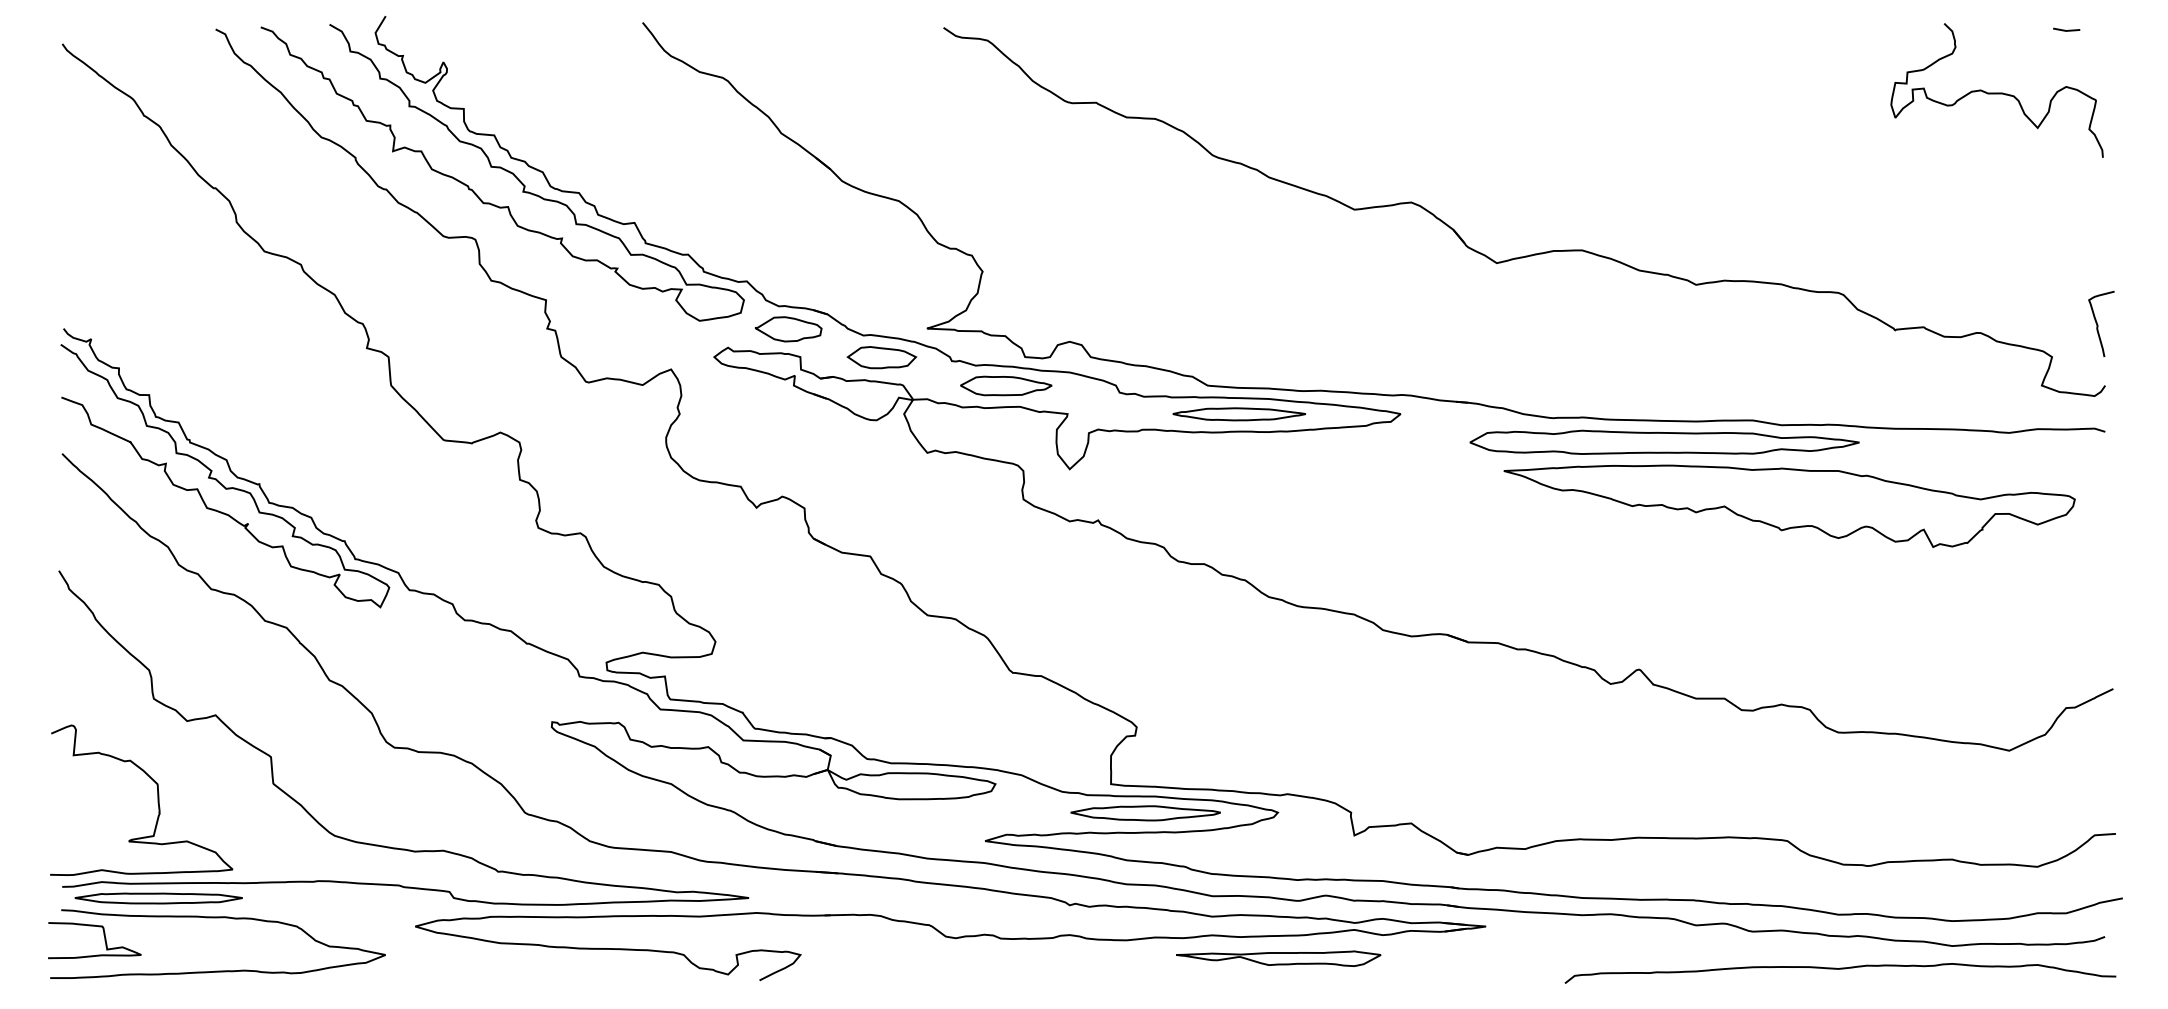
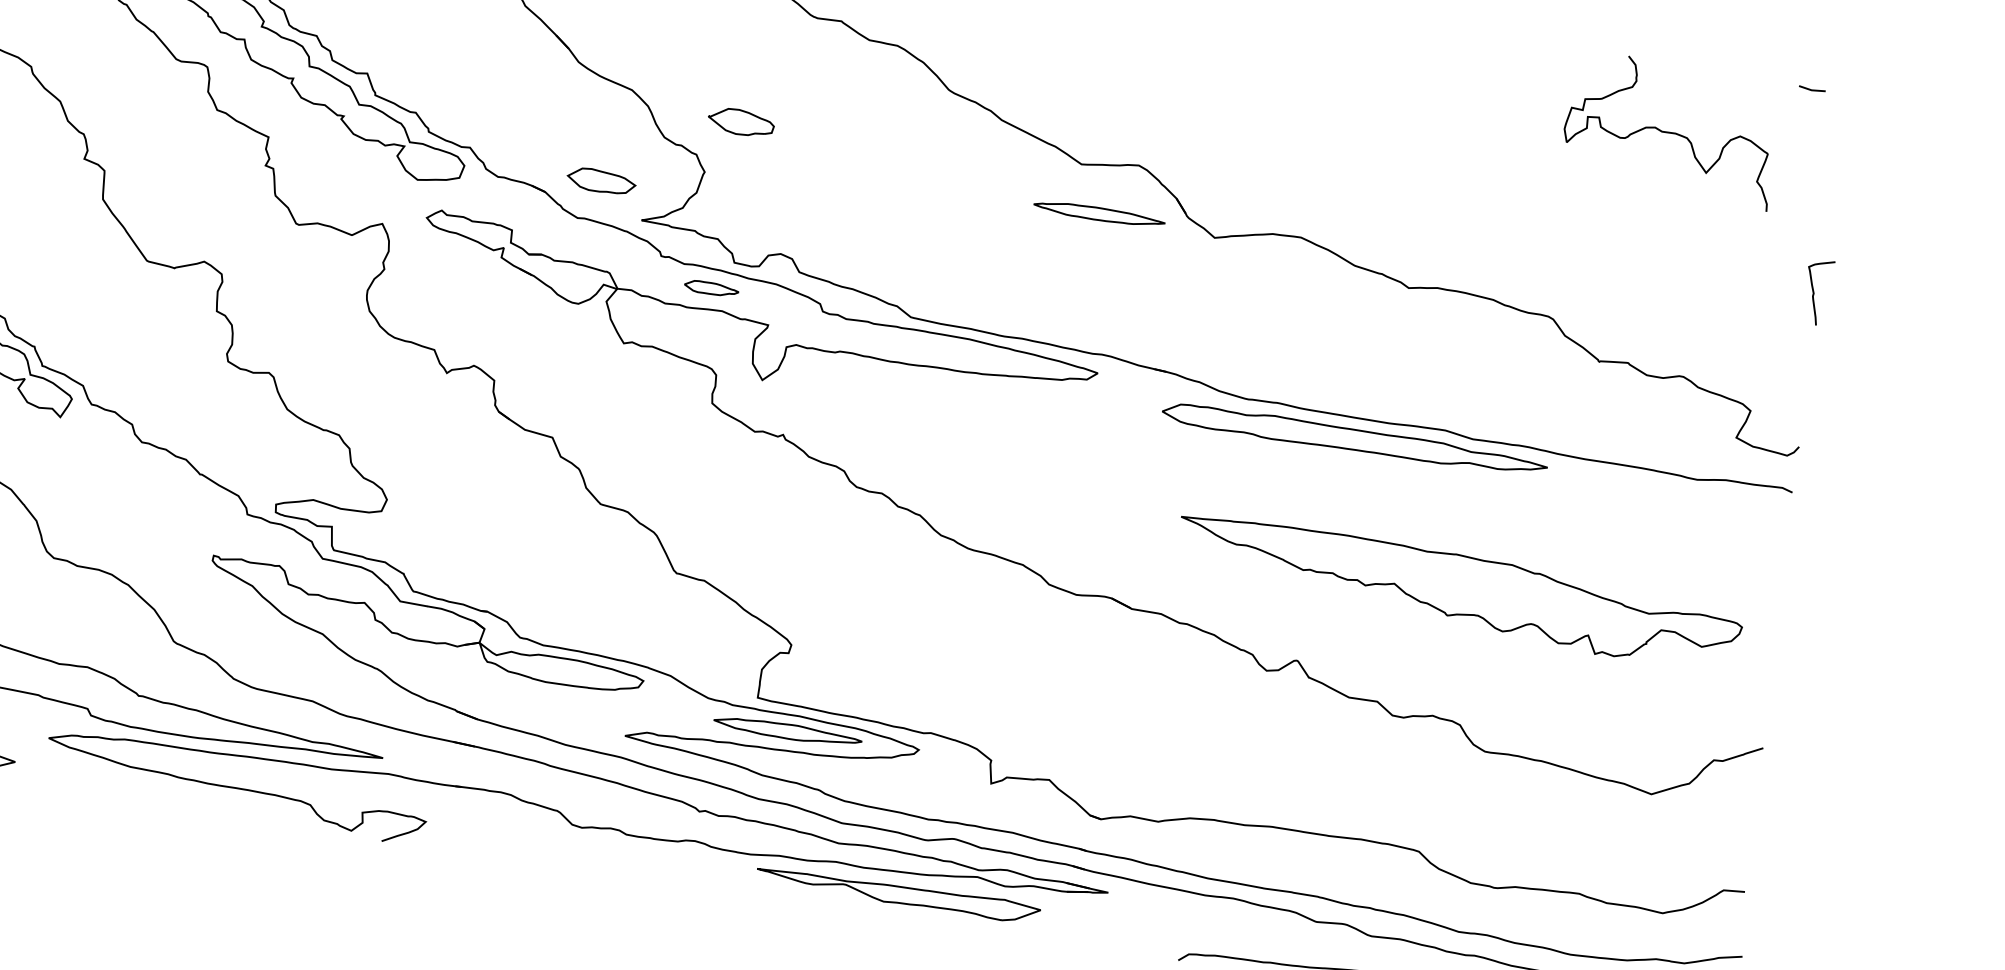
curve: (1996, 92) -> (1670, 131), moved
curve: (2098, 324) -> (1814, 292), moved
part: (788, 329) -> (741, 122), moved
part: (881, 357) -> (601, 181), moved
part: (1006, 385) -> (711, 288), size x0.6
part: (1238, 414) -> (1098, 214), moved
part: (1789, 505) -> (1458, 592), moved
part: (1278, 958) -> (898, 894), size x1.4

